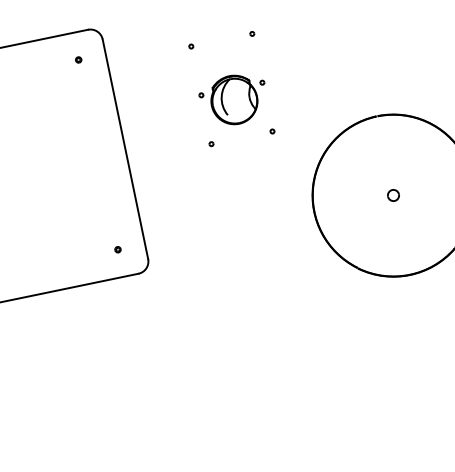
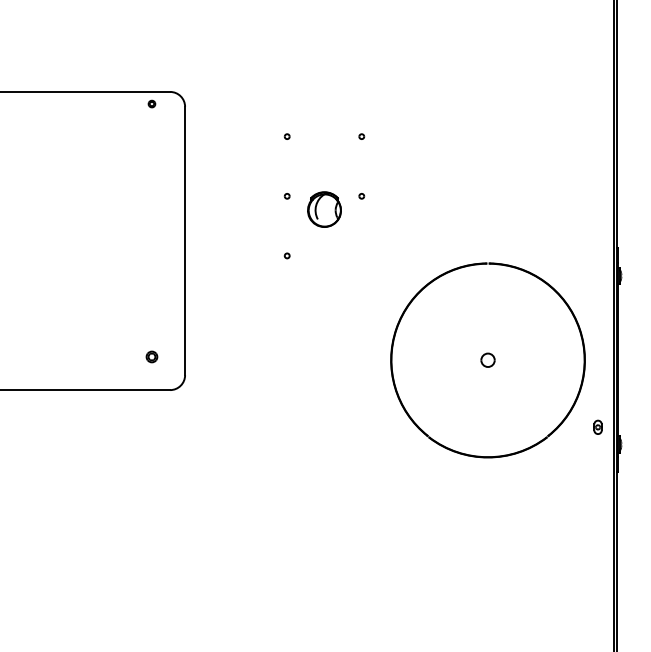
part: (78, 59) -> (151, 103), moved
part: (234, 99) -> (324, 209), size x0.6
part: (272, 131) -> (361, 255), removed
part: (117, 249) -> (151, 356), size x1.6

